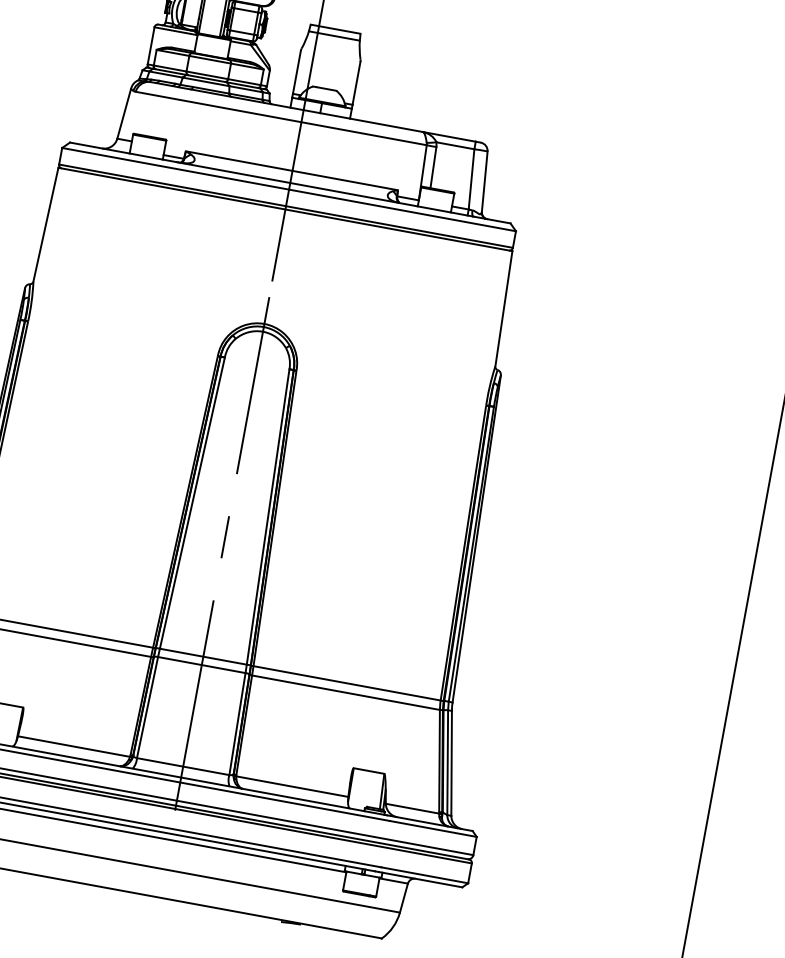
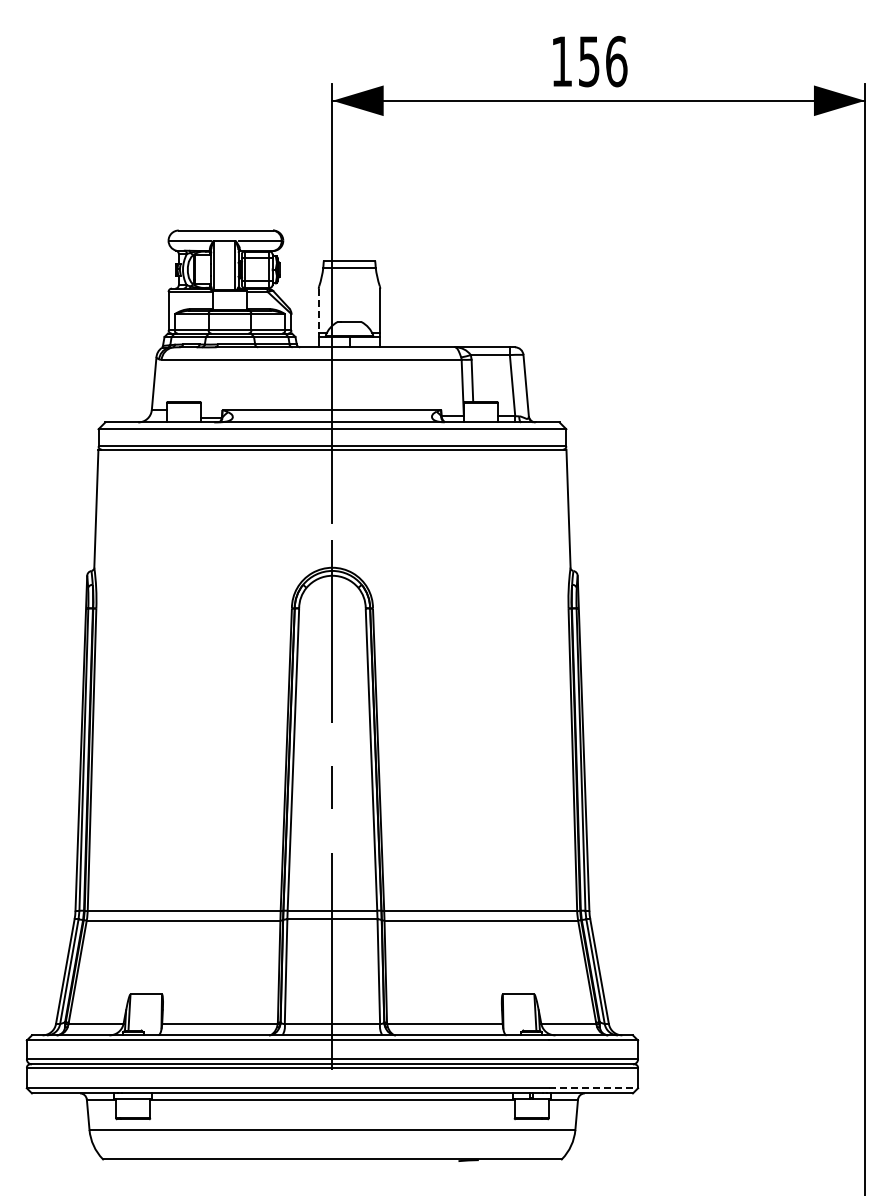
line: (296, 72) -> (318, 311), solid -> dashed
line: (424, 875) -> (593, 1088), solid -> dashed

